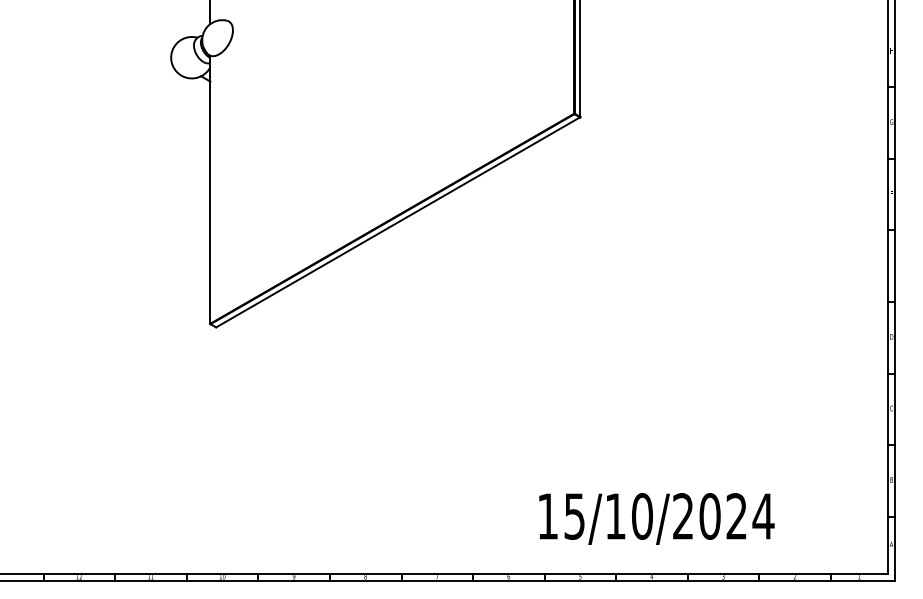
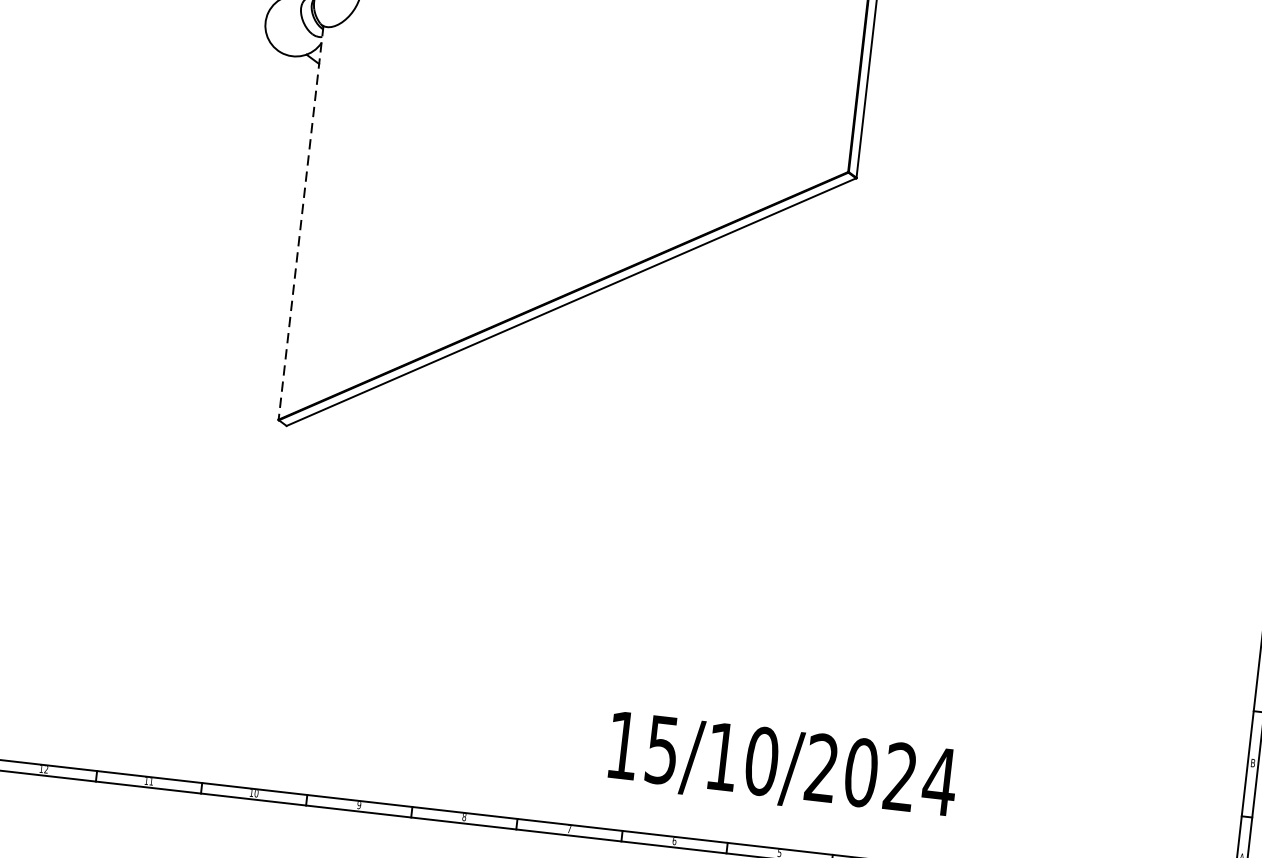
line: (210, 189) -> (301, 222), solid -> dashed
text: (656, 518) -> (782, 766), moved

